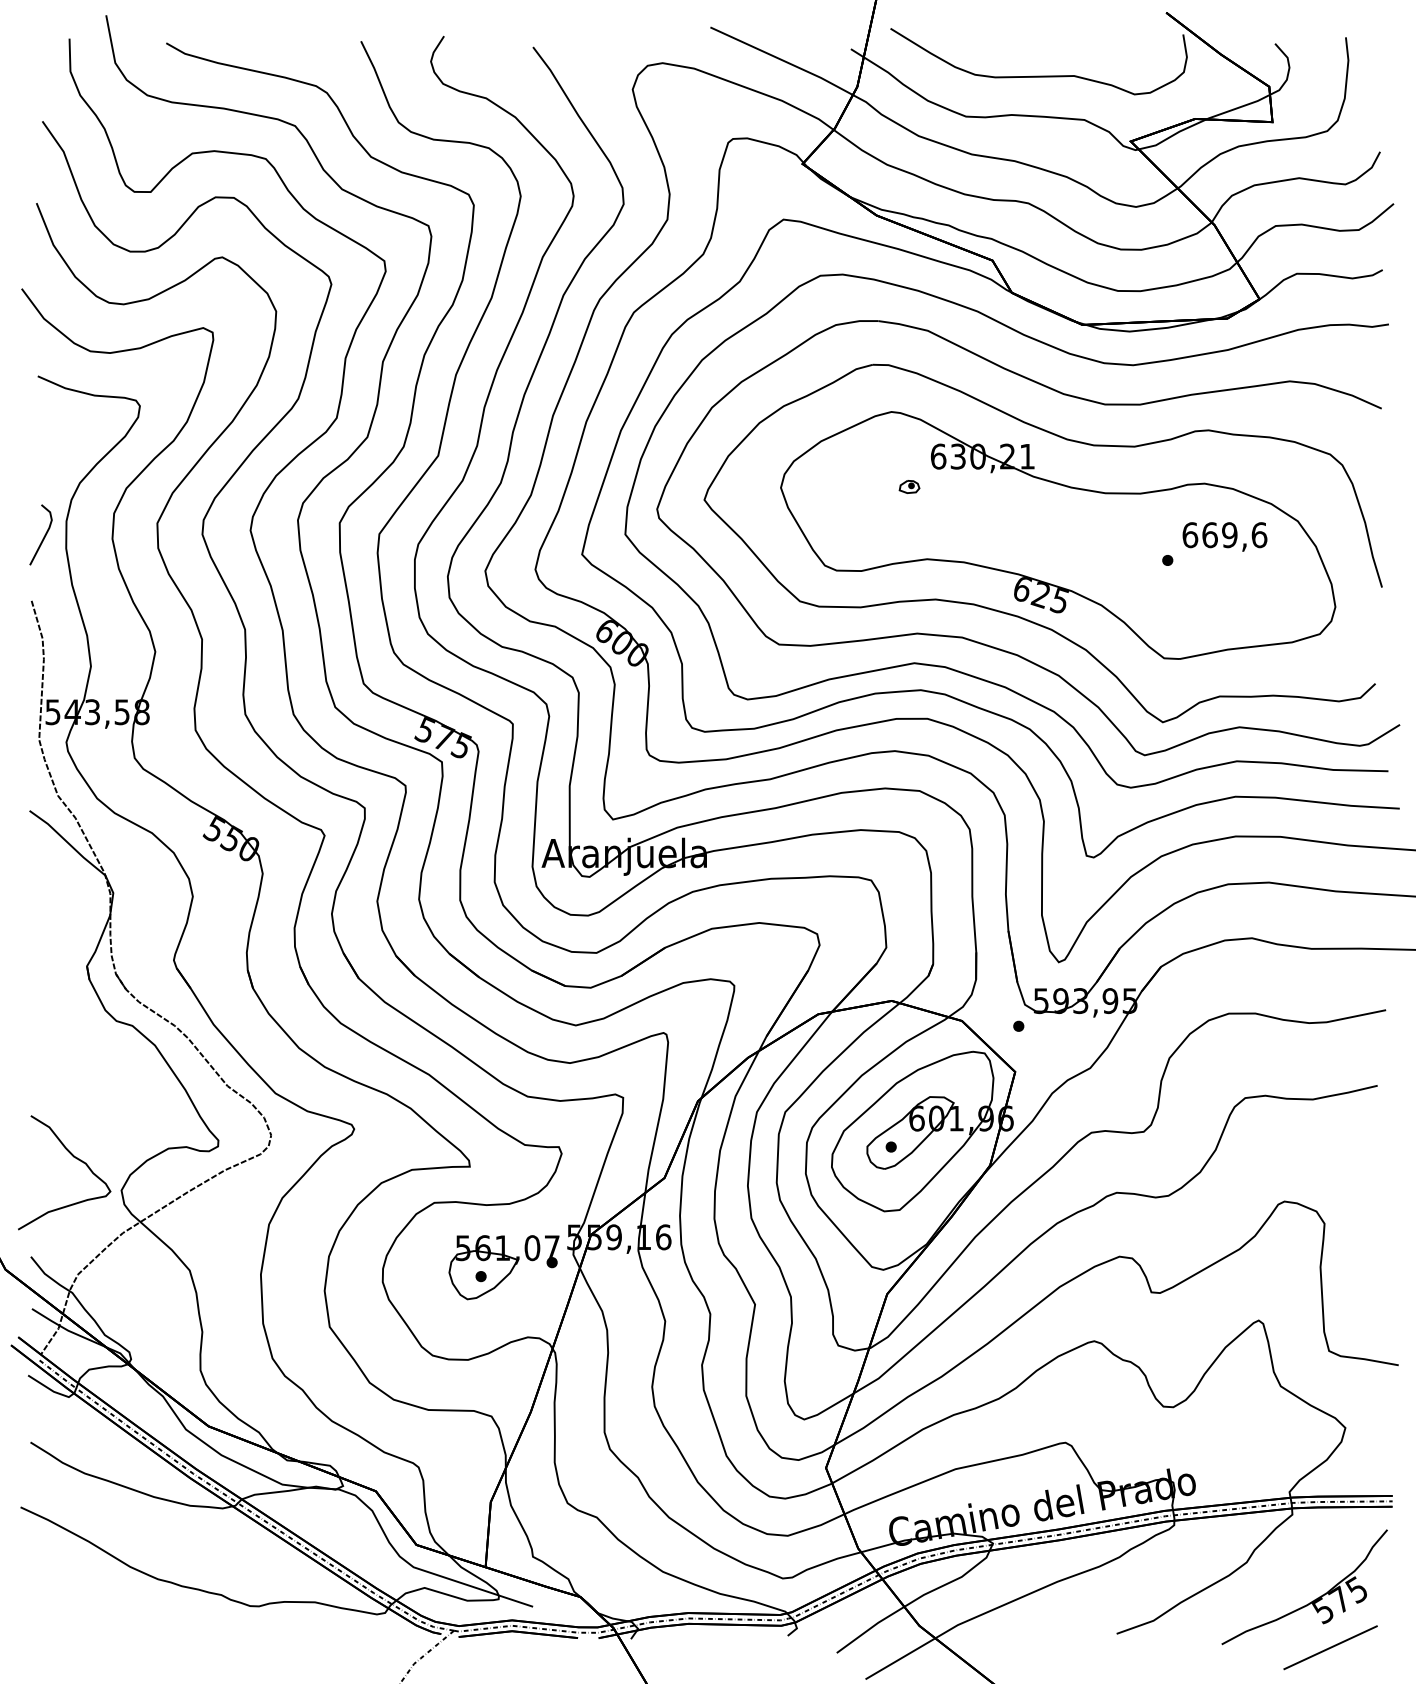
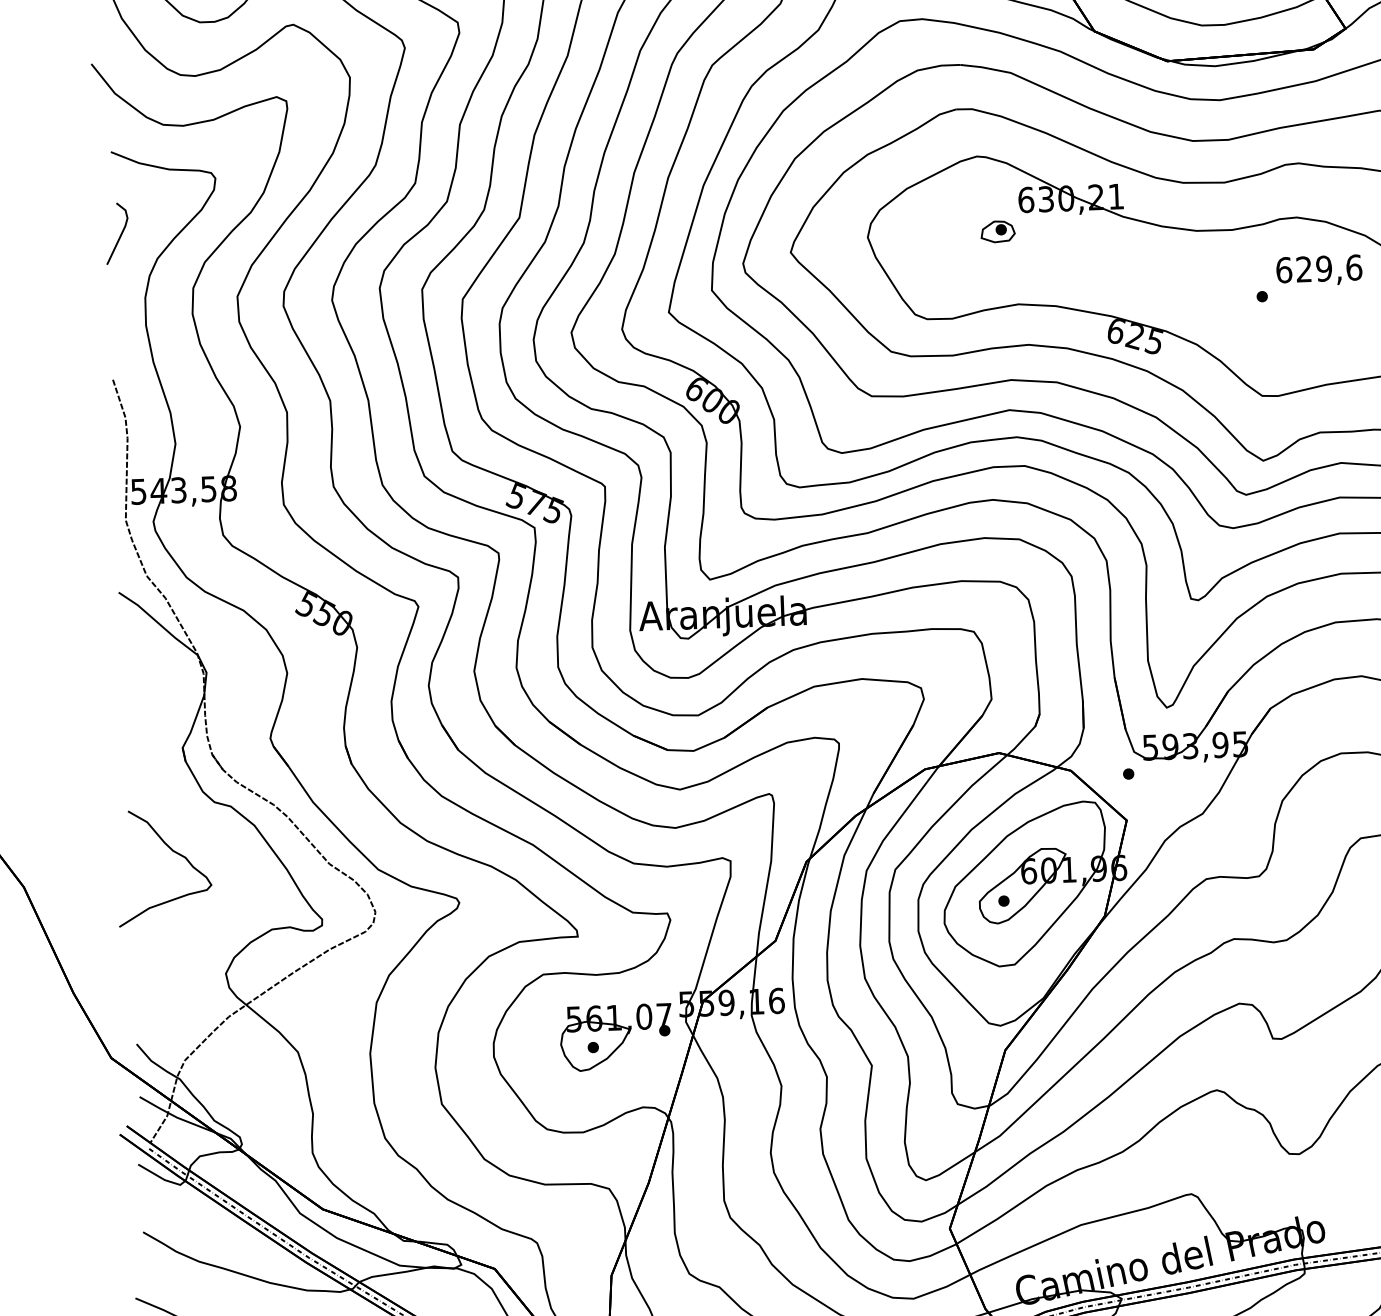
part: (909, 486) -> (997, 231), size x1.67
text: (1209, 535) -> (1303, 269), 669,6 -> 629,6
line: (43, 536) -> (119, 235), moved
curve: (73, 1157) -> (172, 851), moved

